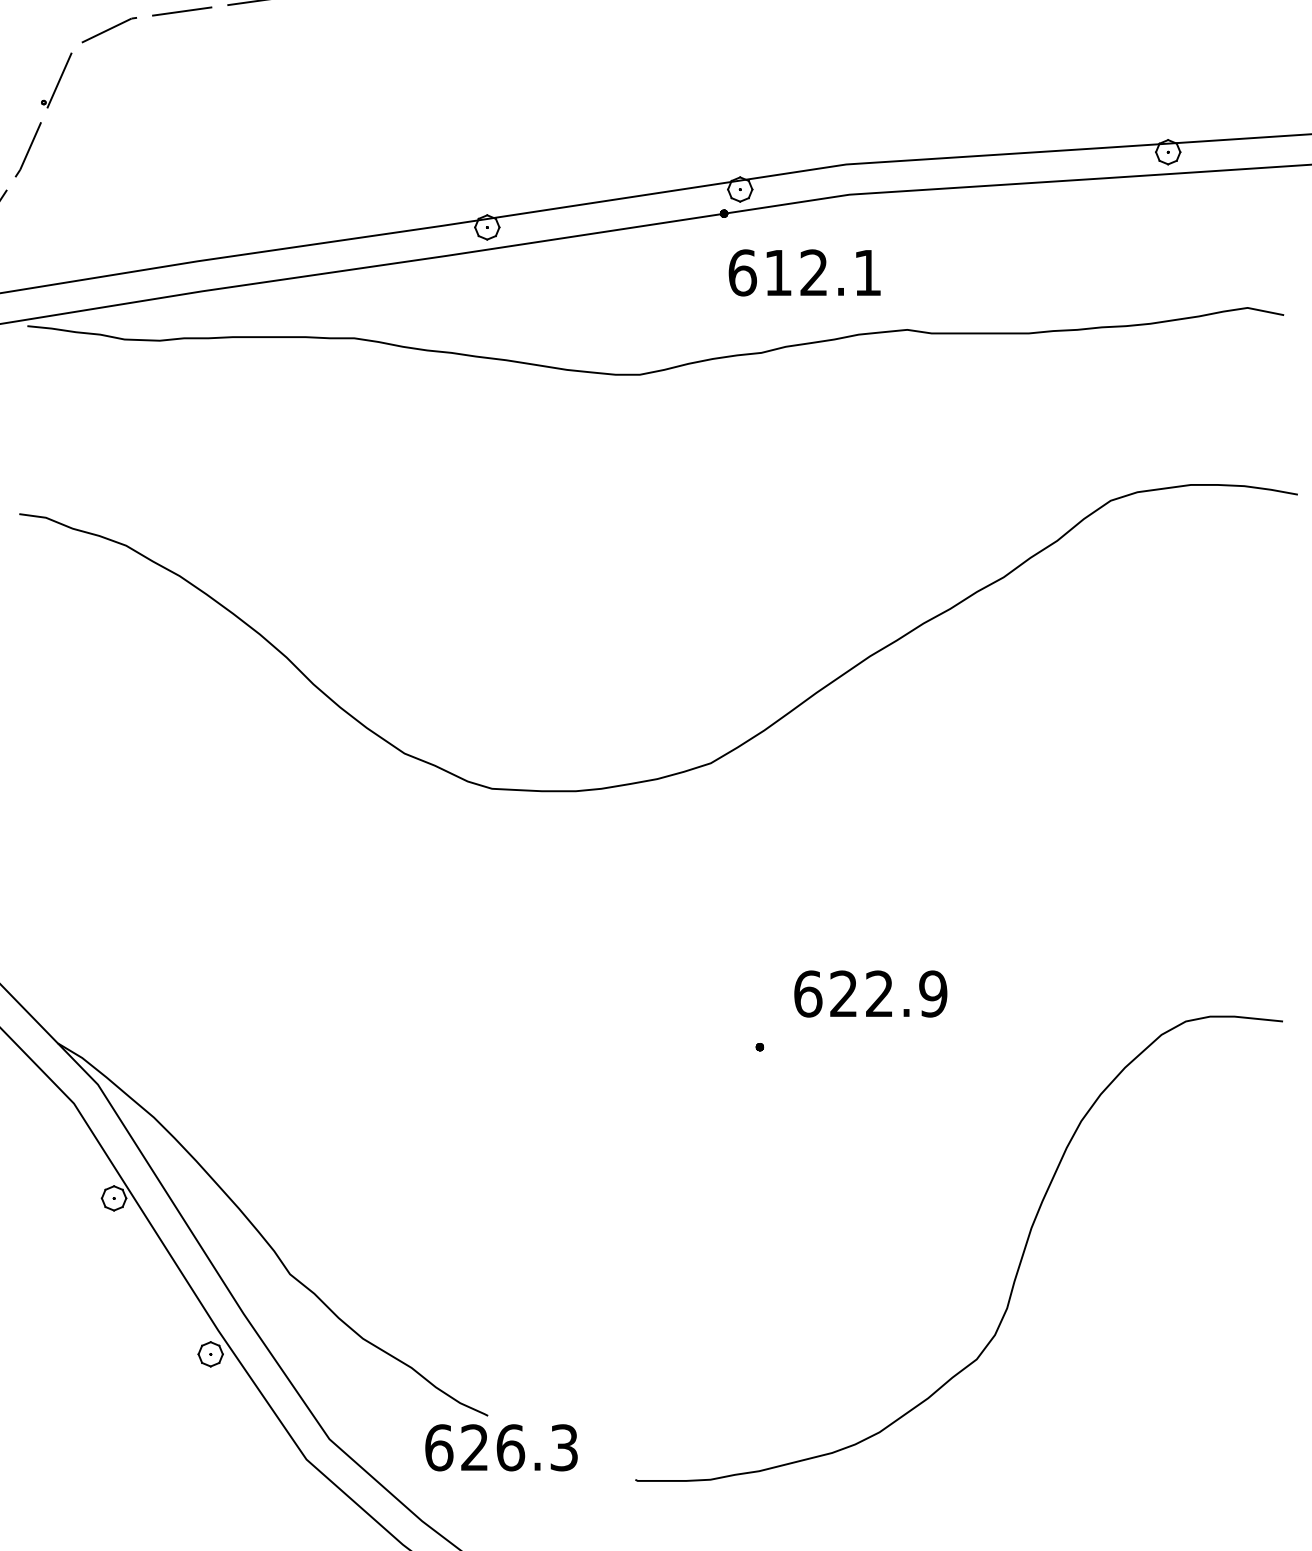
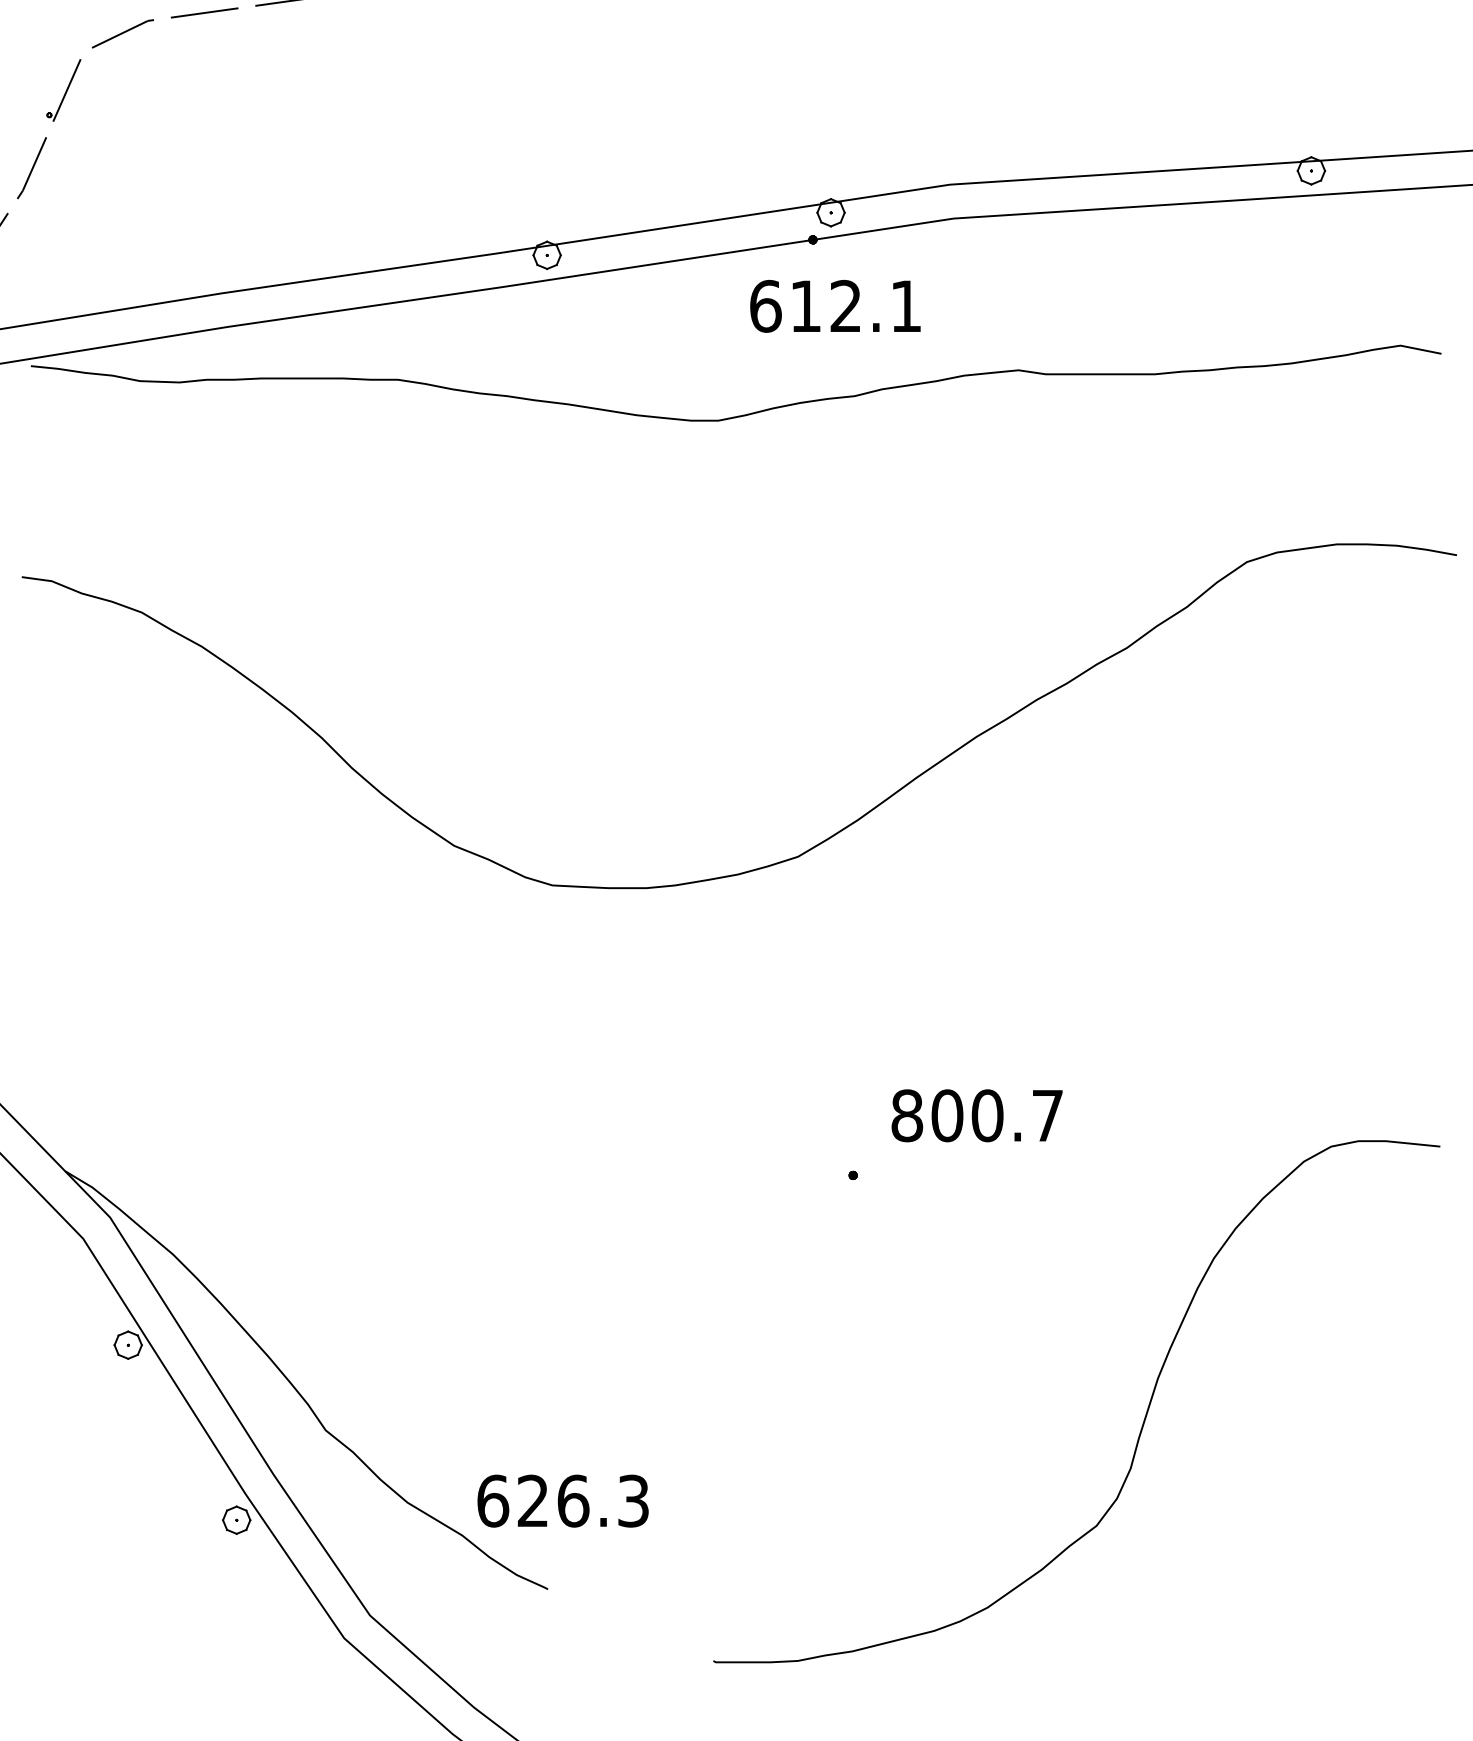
text: (804, 272) -> (835, 305), moved
text: (870, 993) -> (977, 1115), 622.9 -> 800.7
text: (500, 1447) -> (562, 1500), moved

